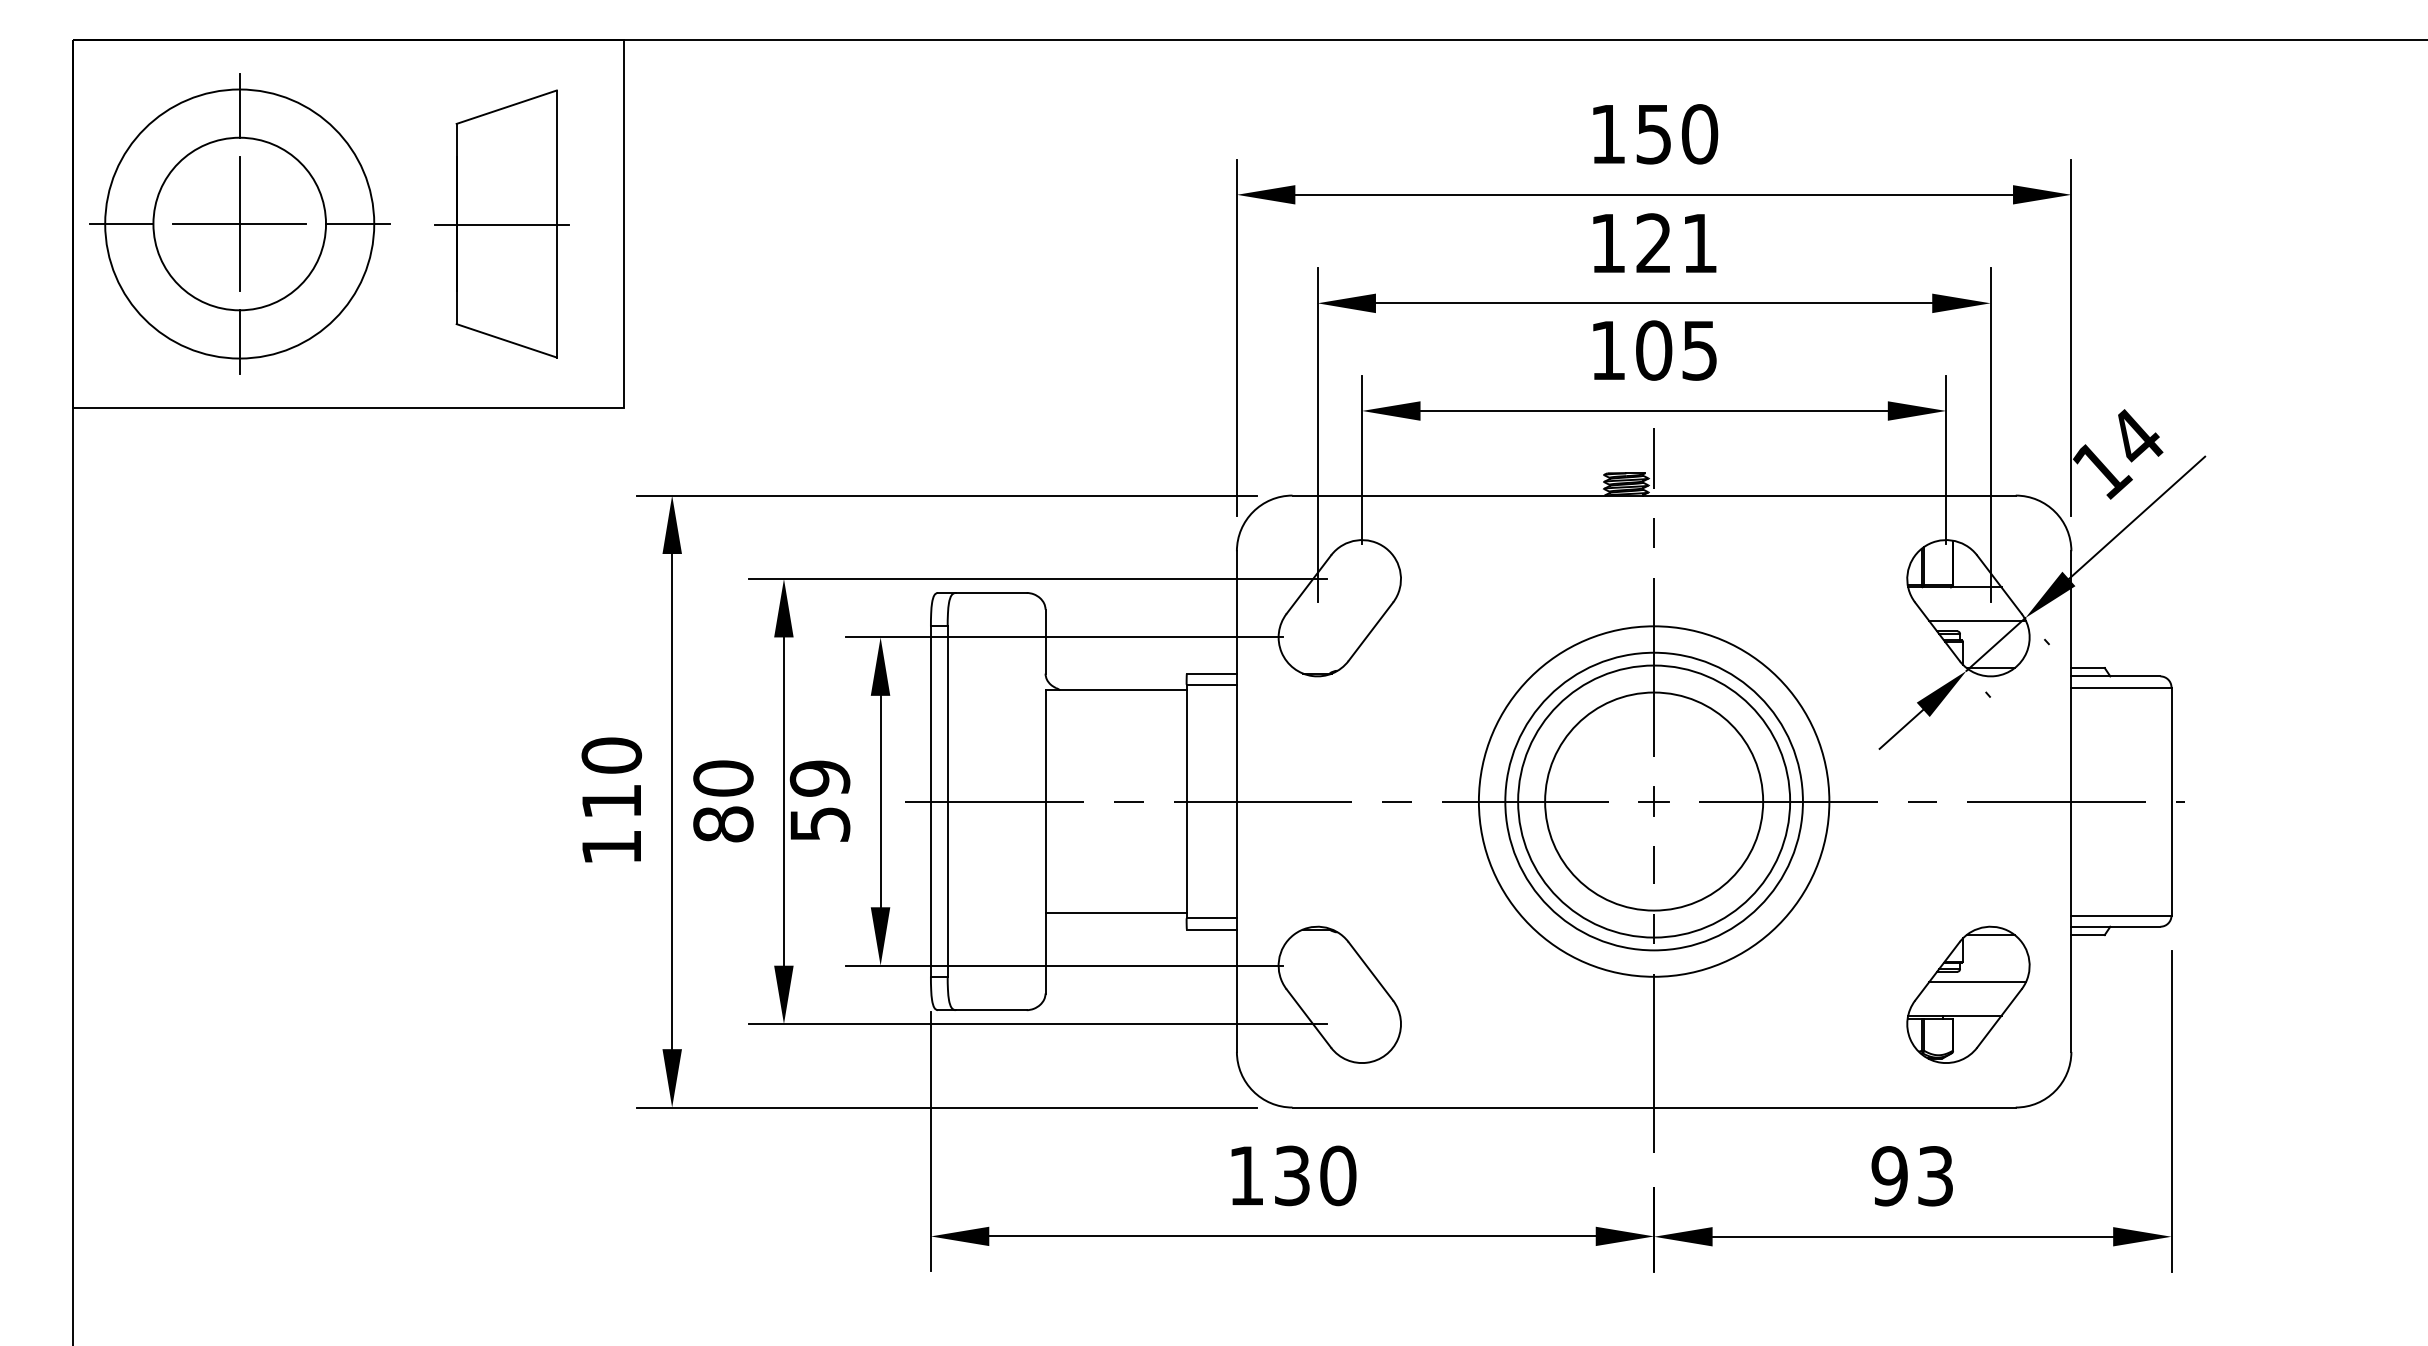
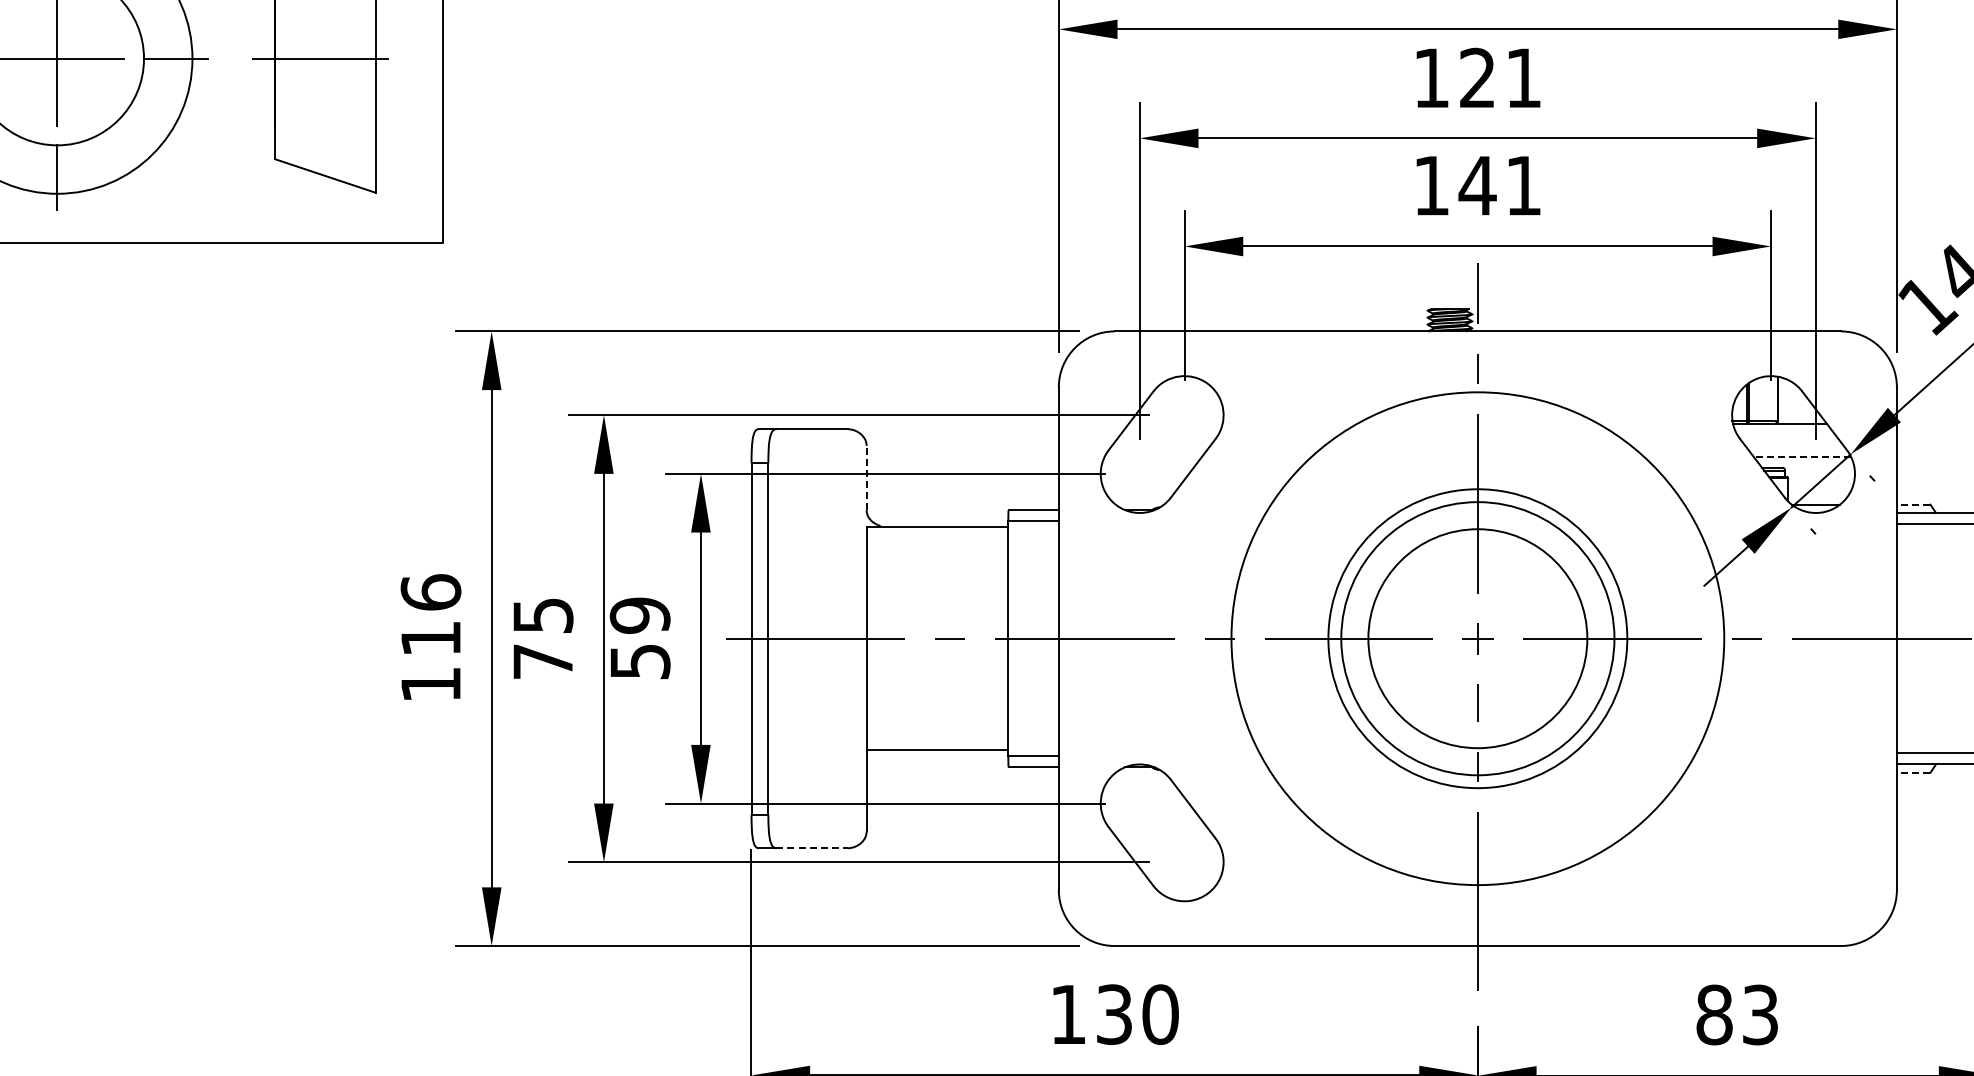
text: (1675, 350) -> (1499, 185), 105 -> 141
line: (1976, 620) -> (1801, 456), solid -> dashed
line: (1045, 641) -> (866, 477), solid -> dashed
line: (2088, 668) -> (1914, 505), solid -> dashed
text: (611, 755) -> (430, 592), 110 -> 116
text: (723, 801) -> (543, 638), 80 -> 75
circle: (1653, 801) -> (1477, 638), size x1.4
line: (2088, 935) -> (1914, 773), solid -> dashed
part: (1968, 994) -> (1793, 832), removed
line: (991, 1010) -> (812, 848), solid -> dashed
text: (1889, 1176) -> (1714, 1015), 93 -> 83

